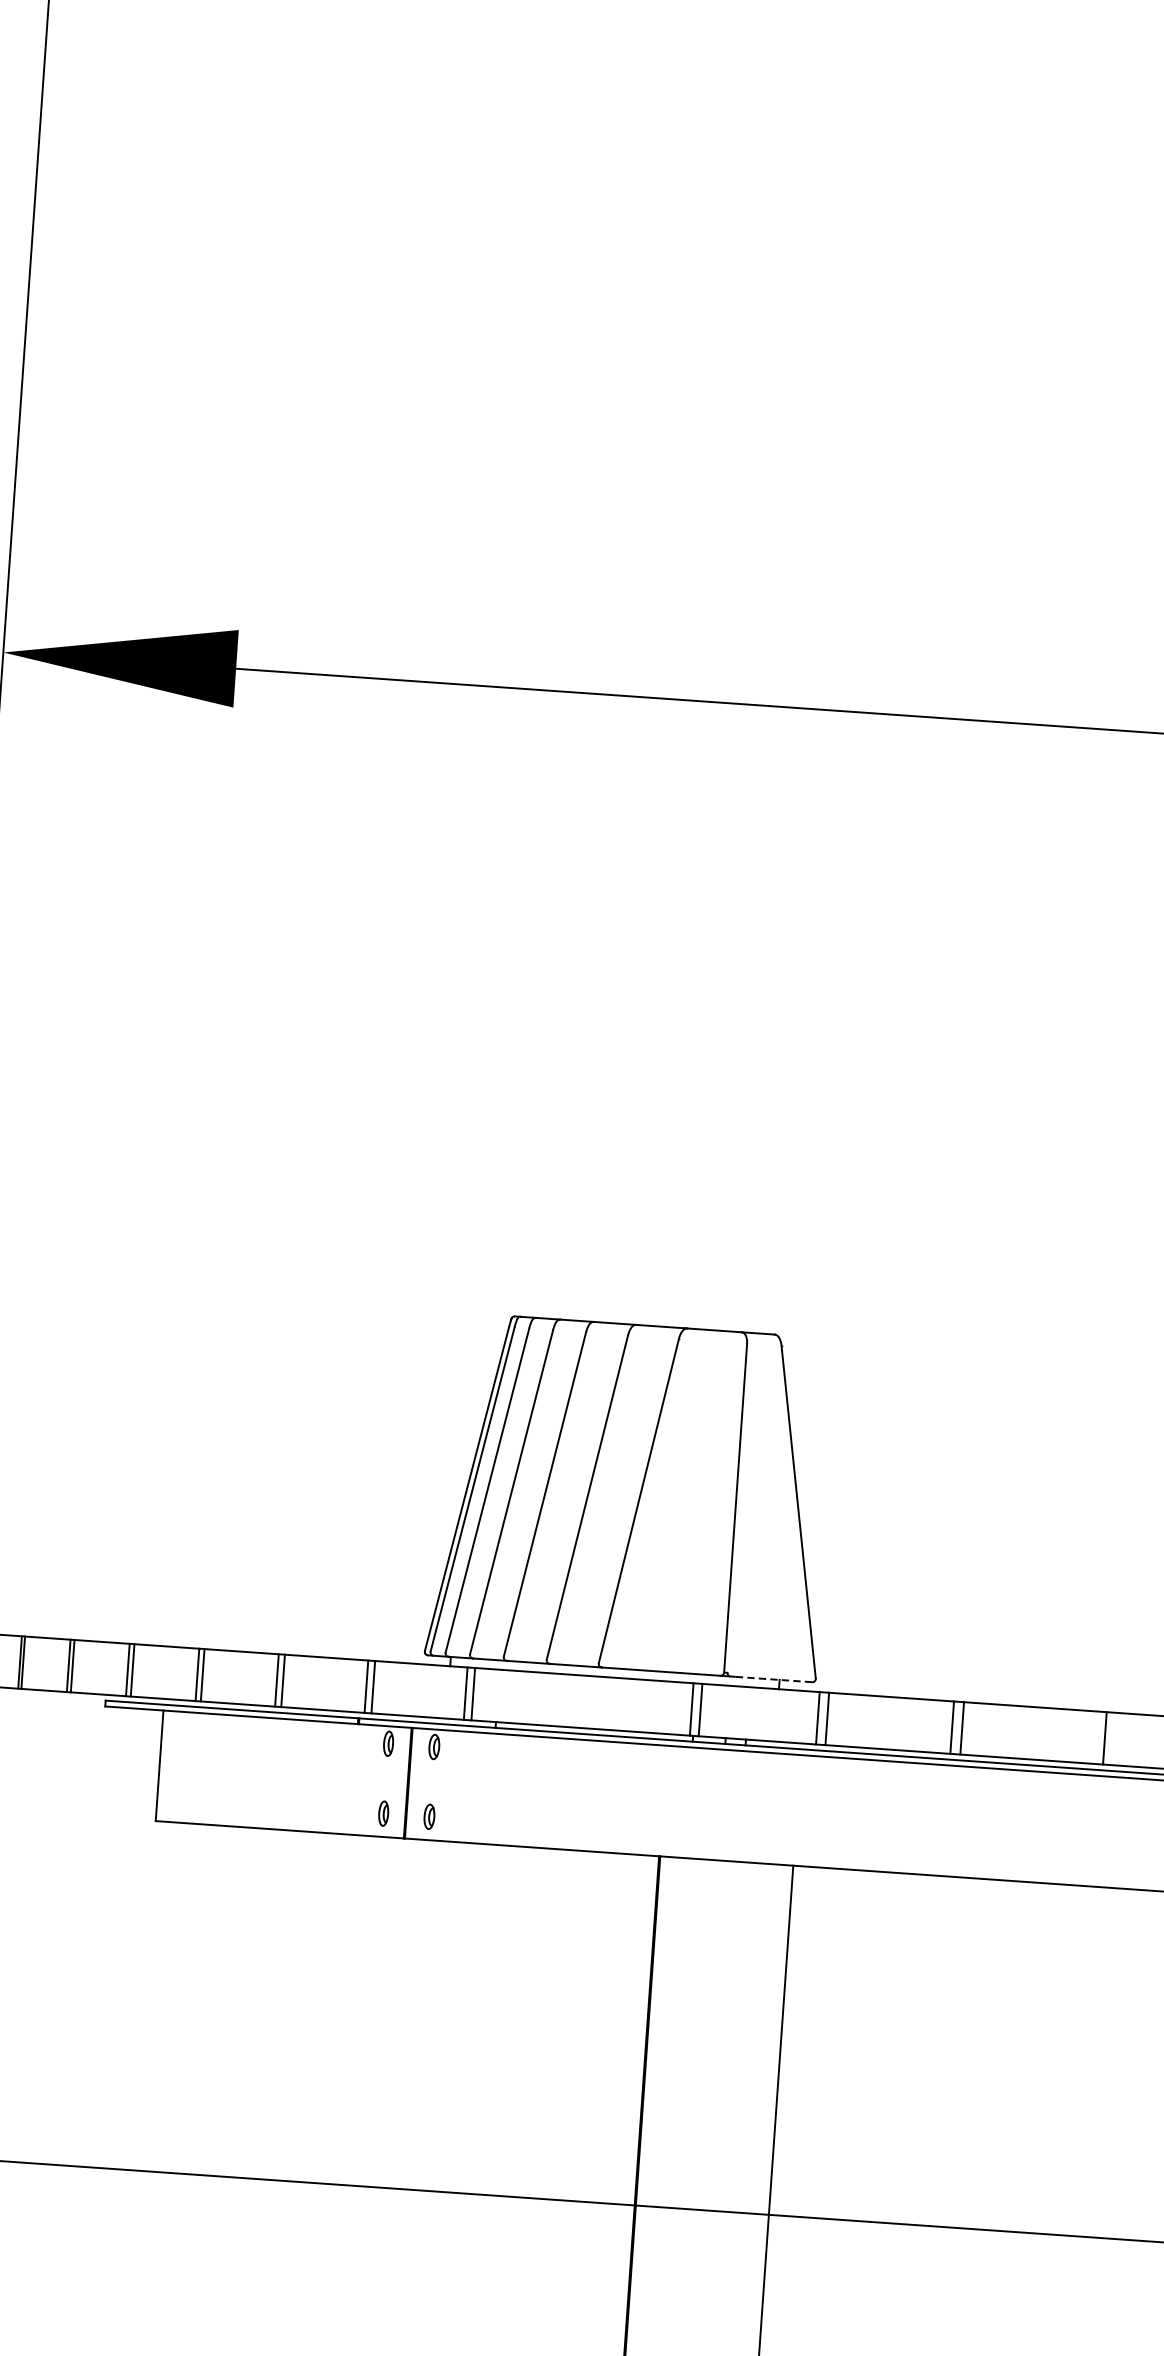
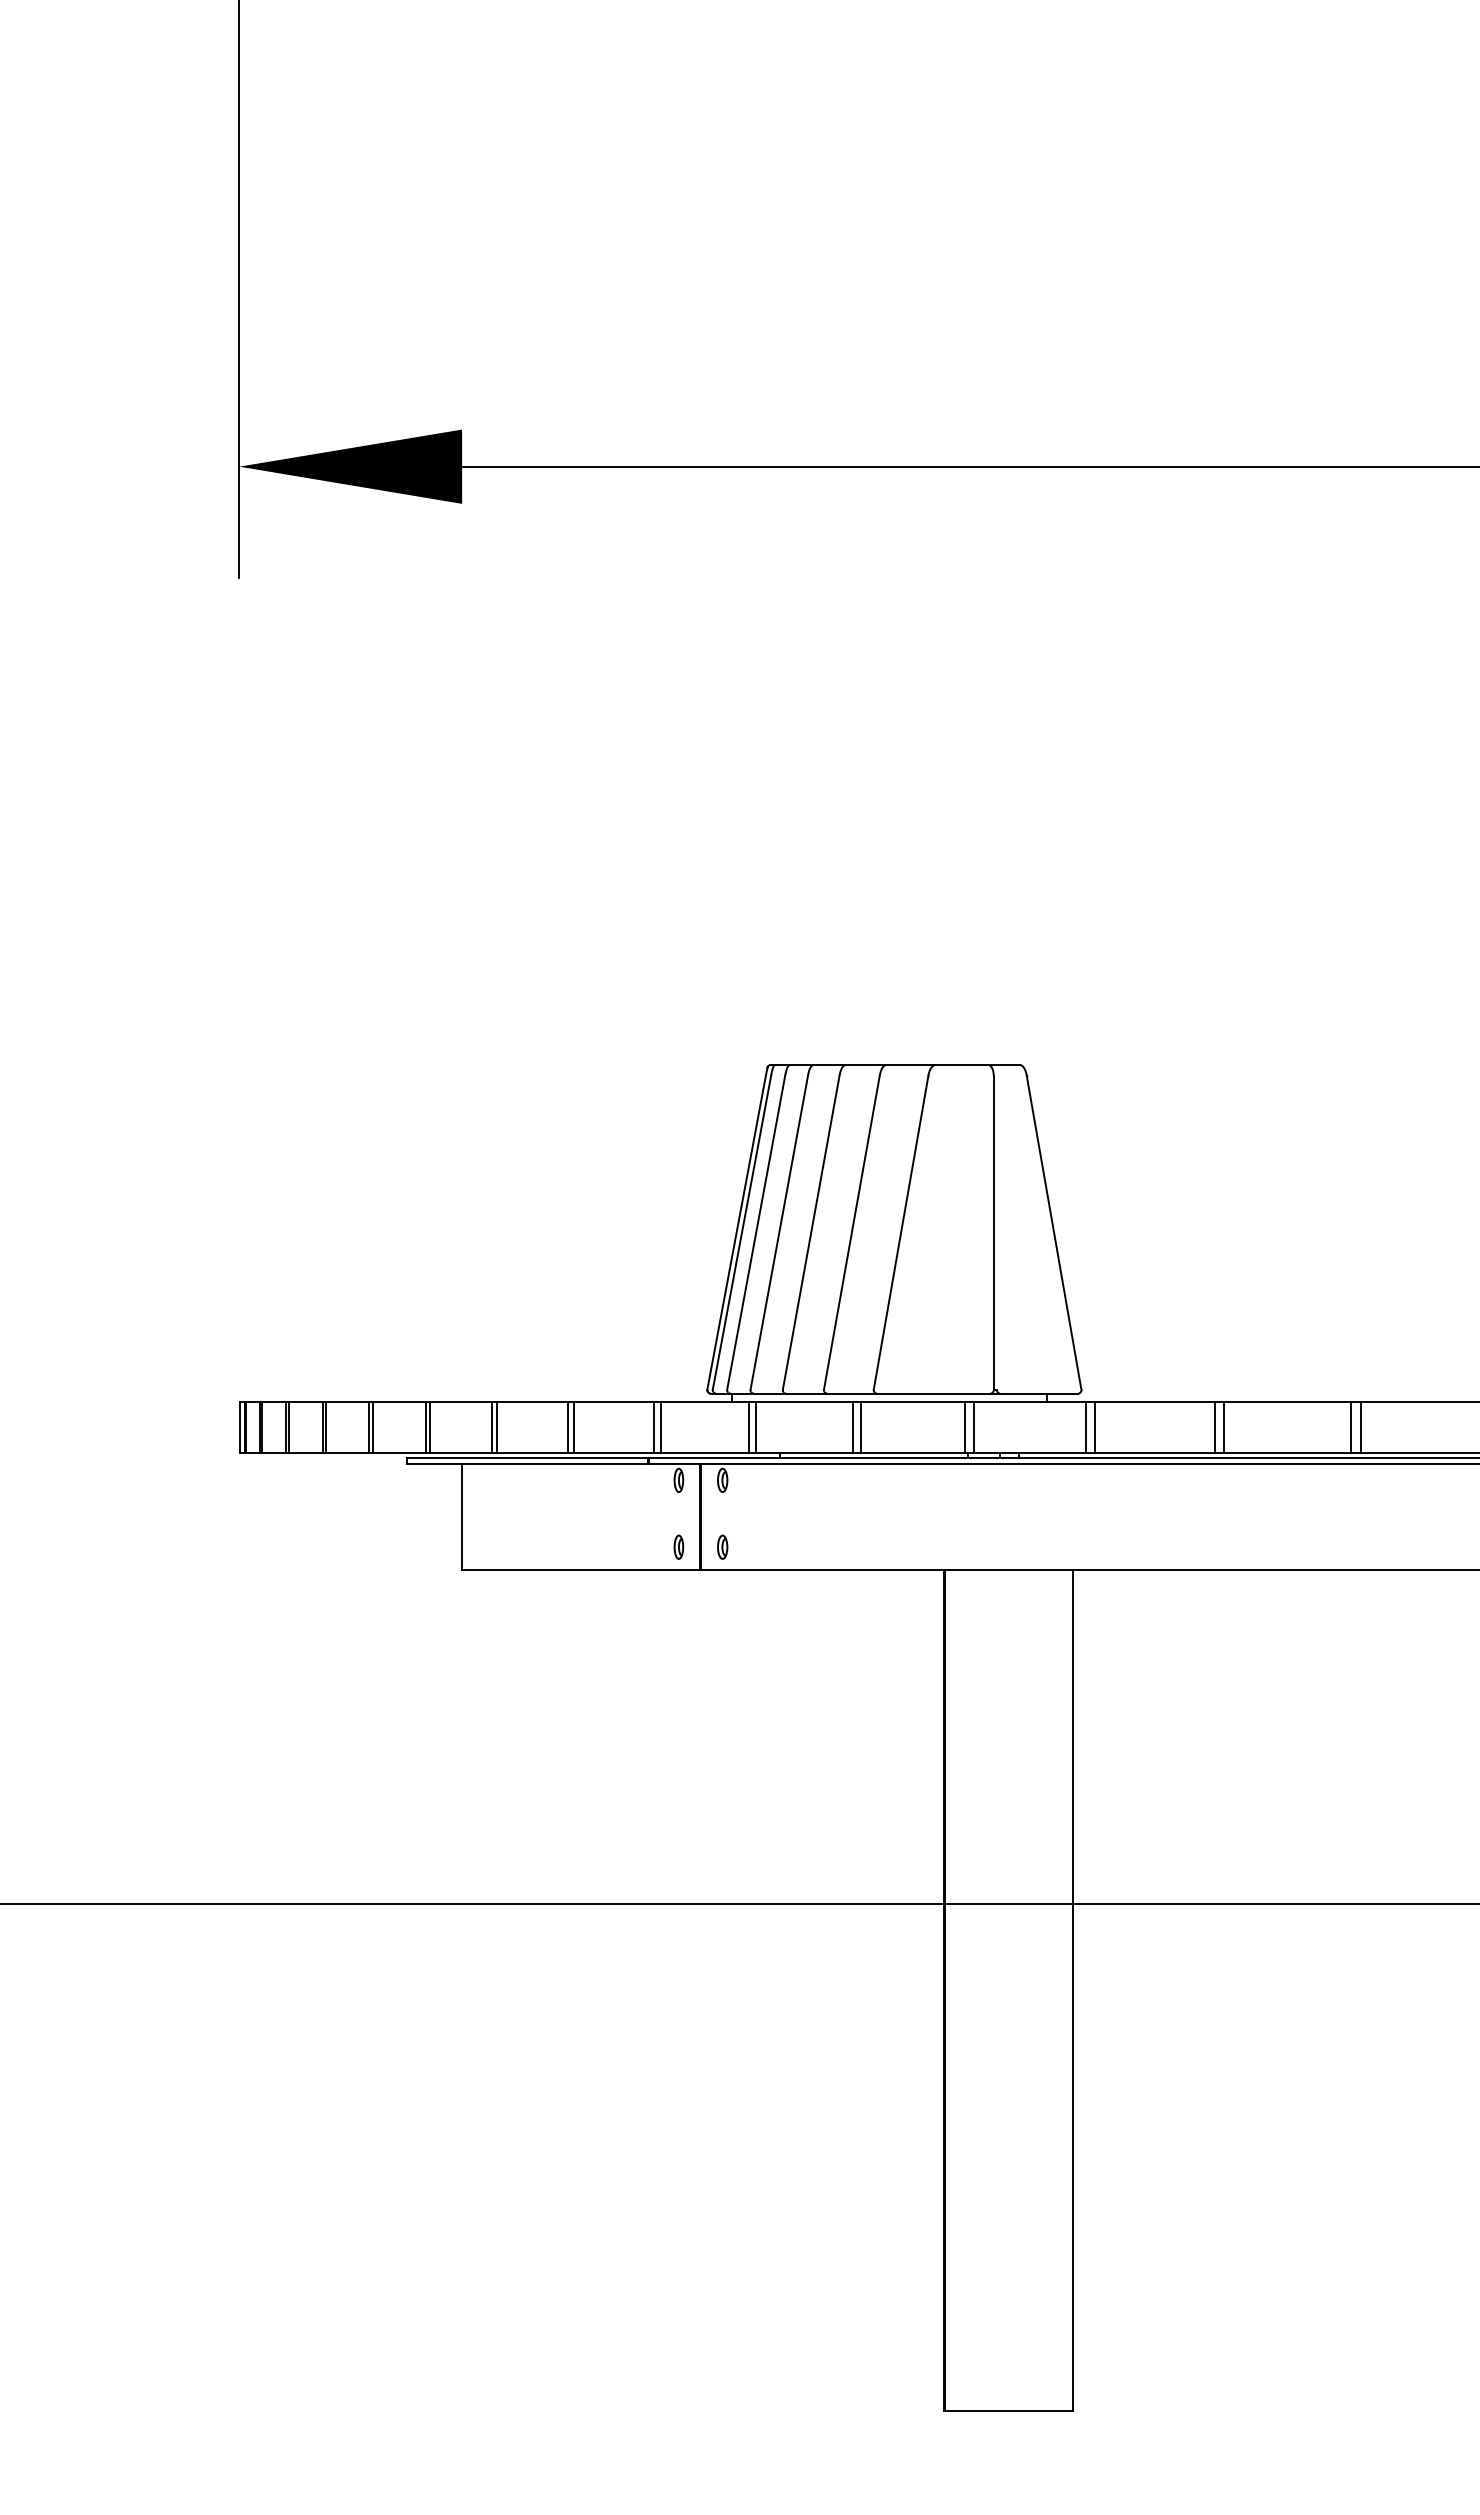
line: (773, 1679) -> (1041, 1393), dashed -> solid
line: (573, 1701) -> (852, 1427), added
line: (582, 1701) -> (860, 1427), added
line: (1094, 1737) -> (1350, 1427), added

